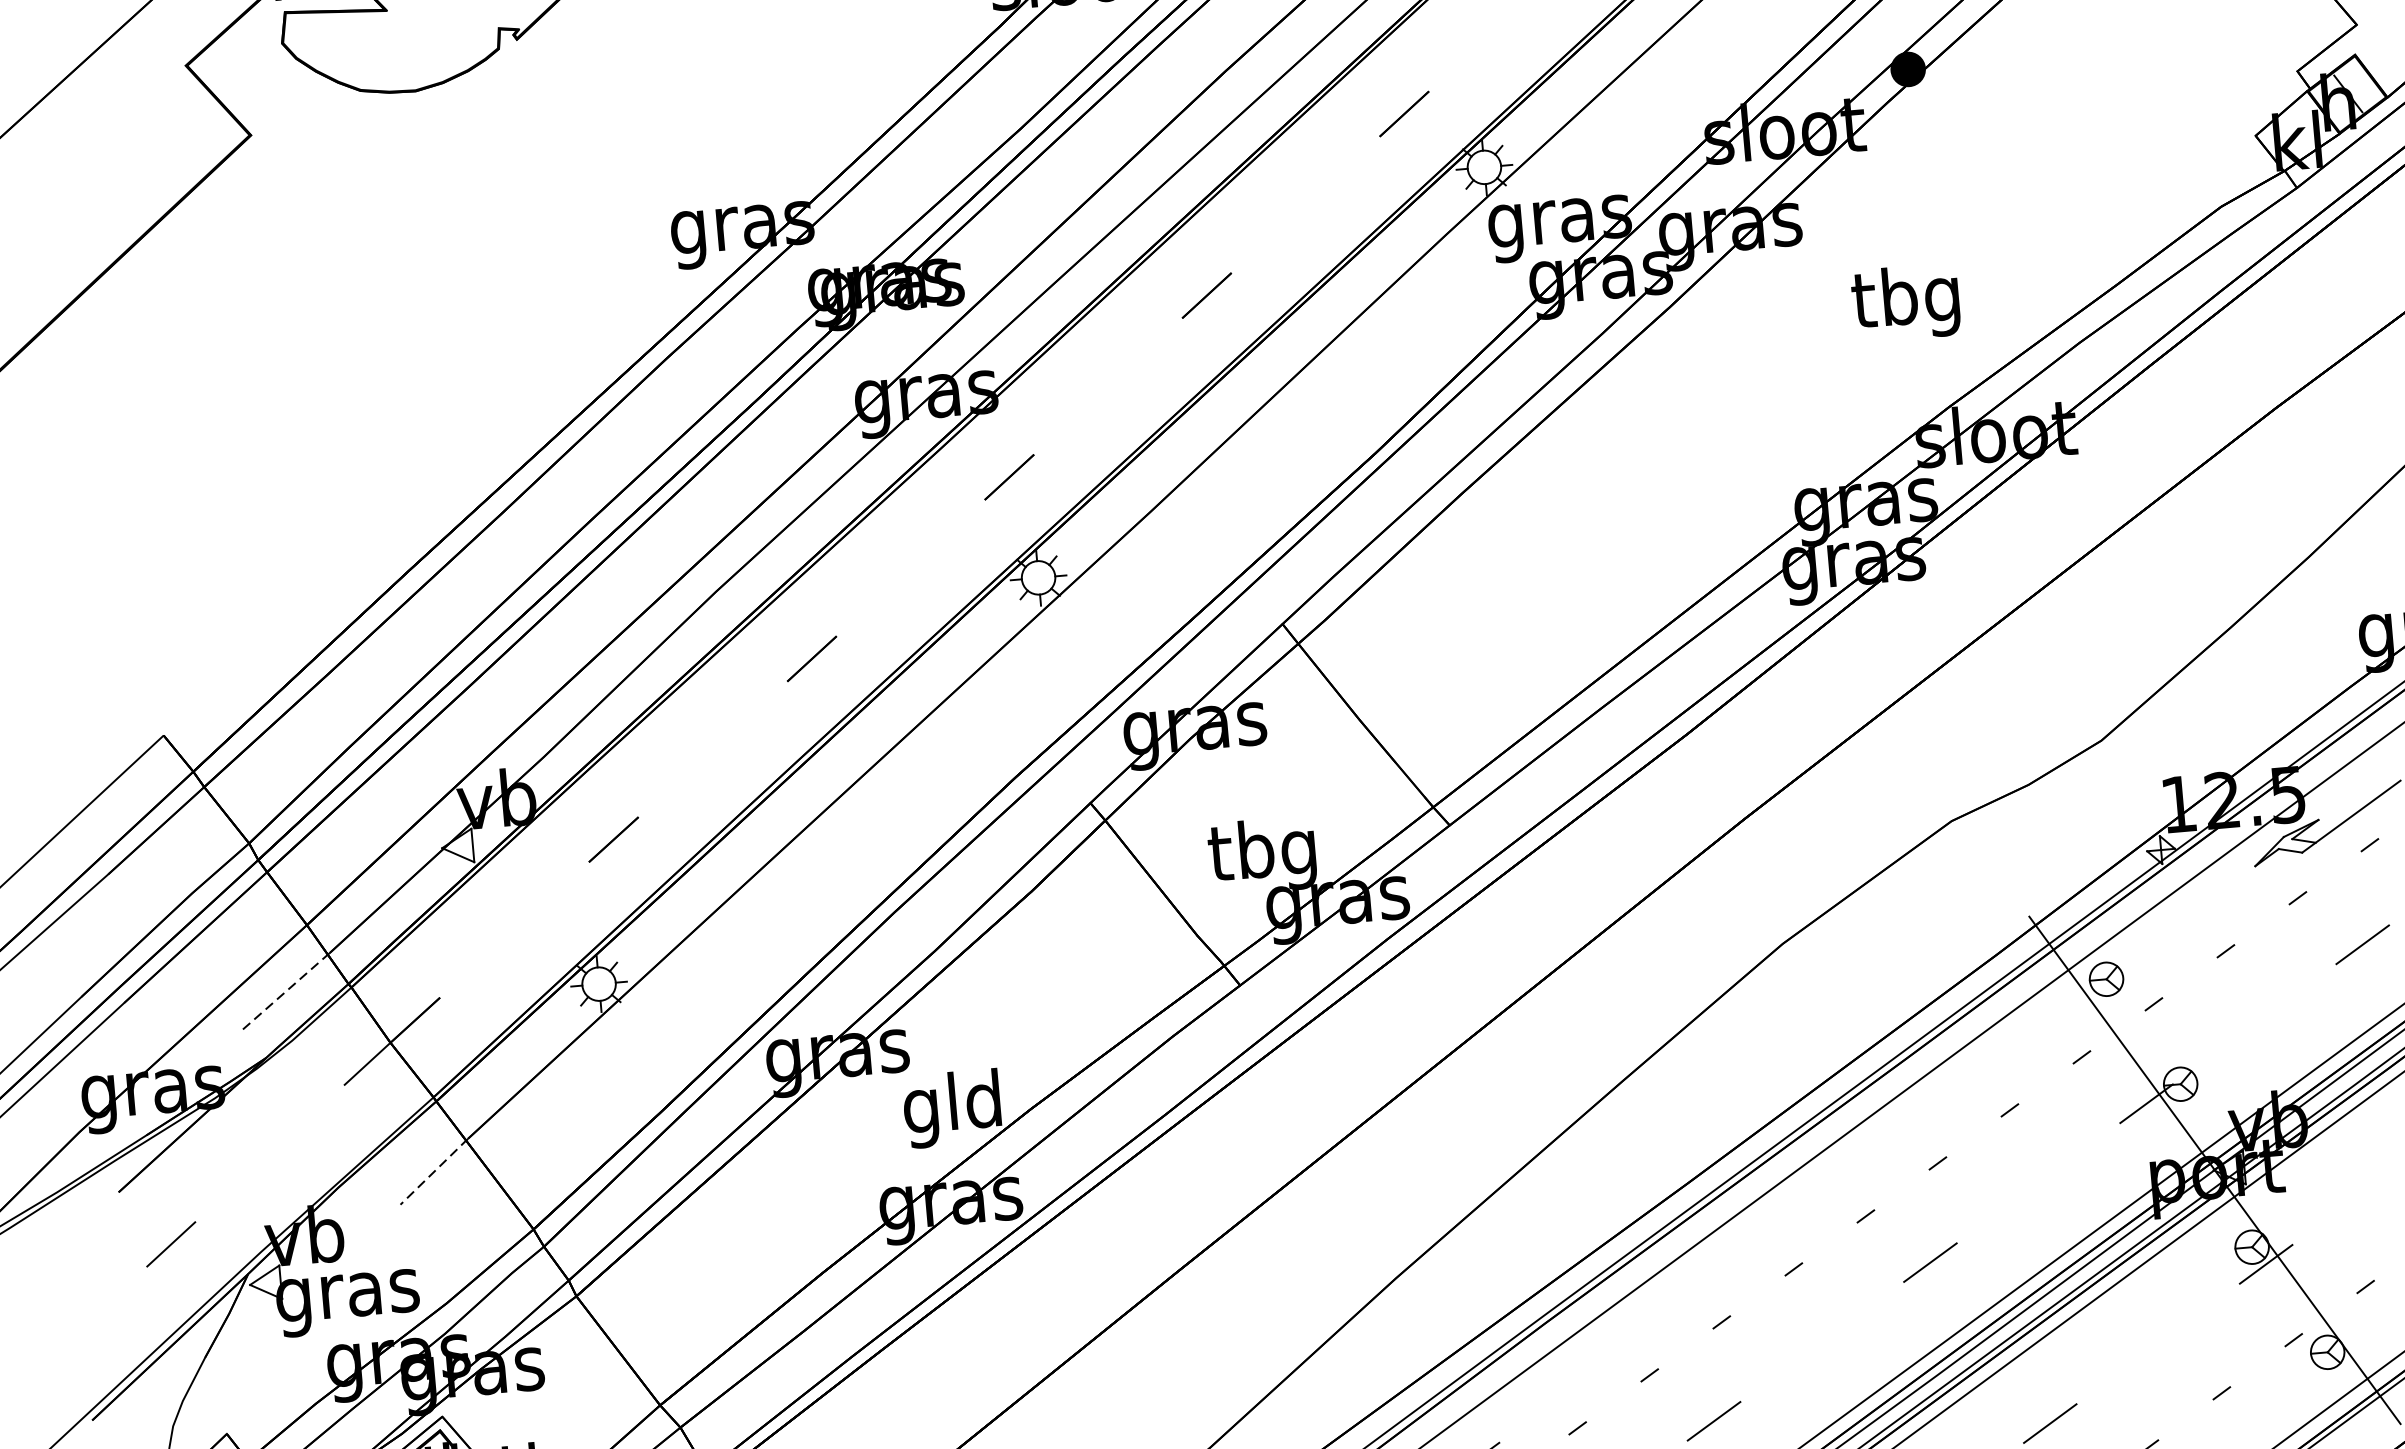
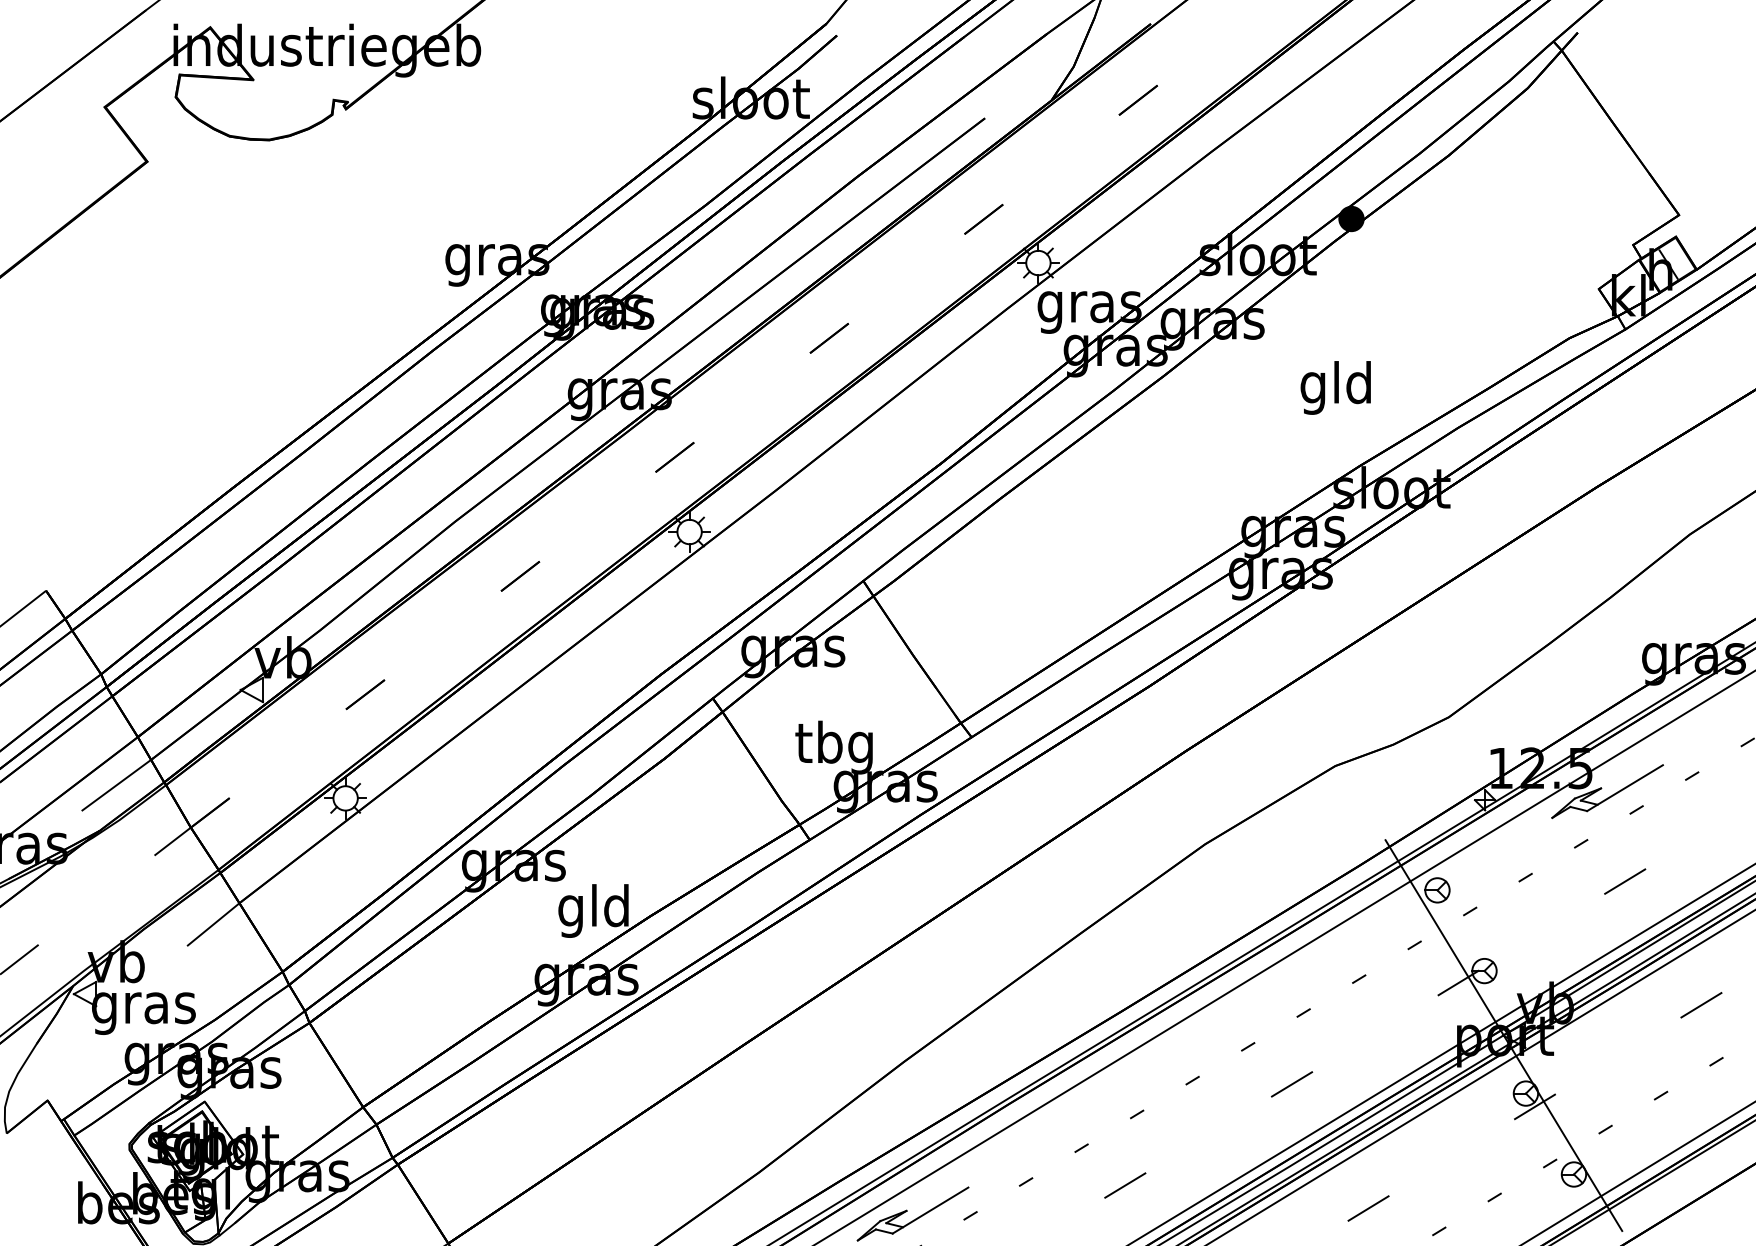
text: (1905, 302) -> (1334, 387), tbg -> gld
line: (284, 992) -> (117, 784), dashed -> solid
line: (434, 1172) -> (214, 924), dashed -> solid

